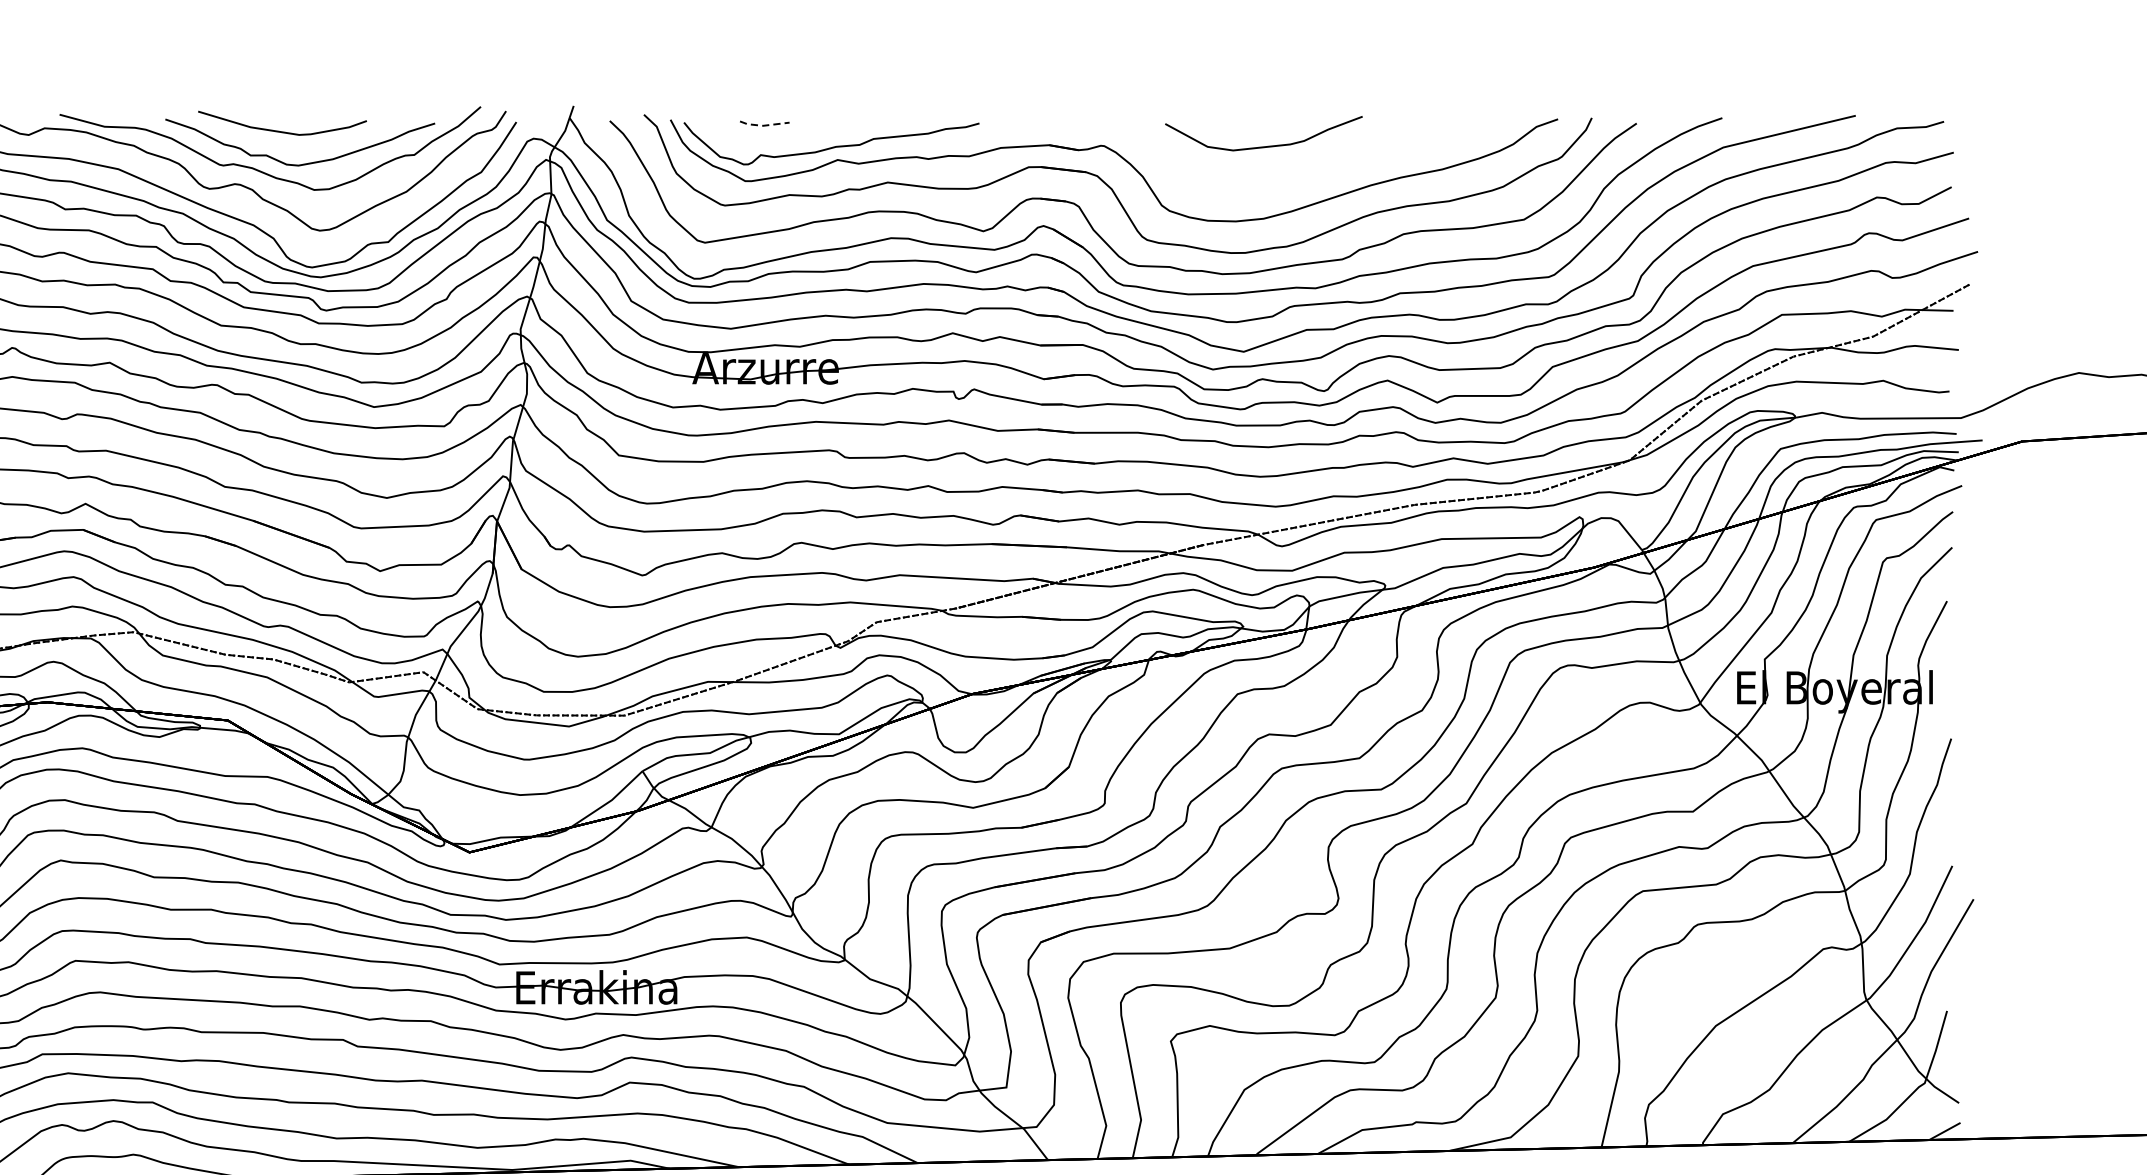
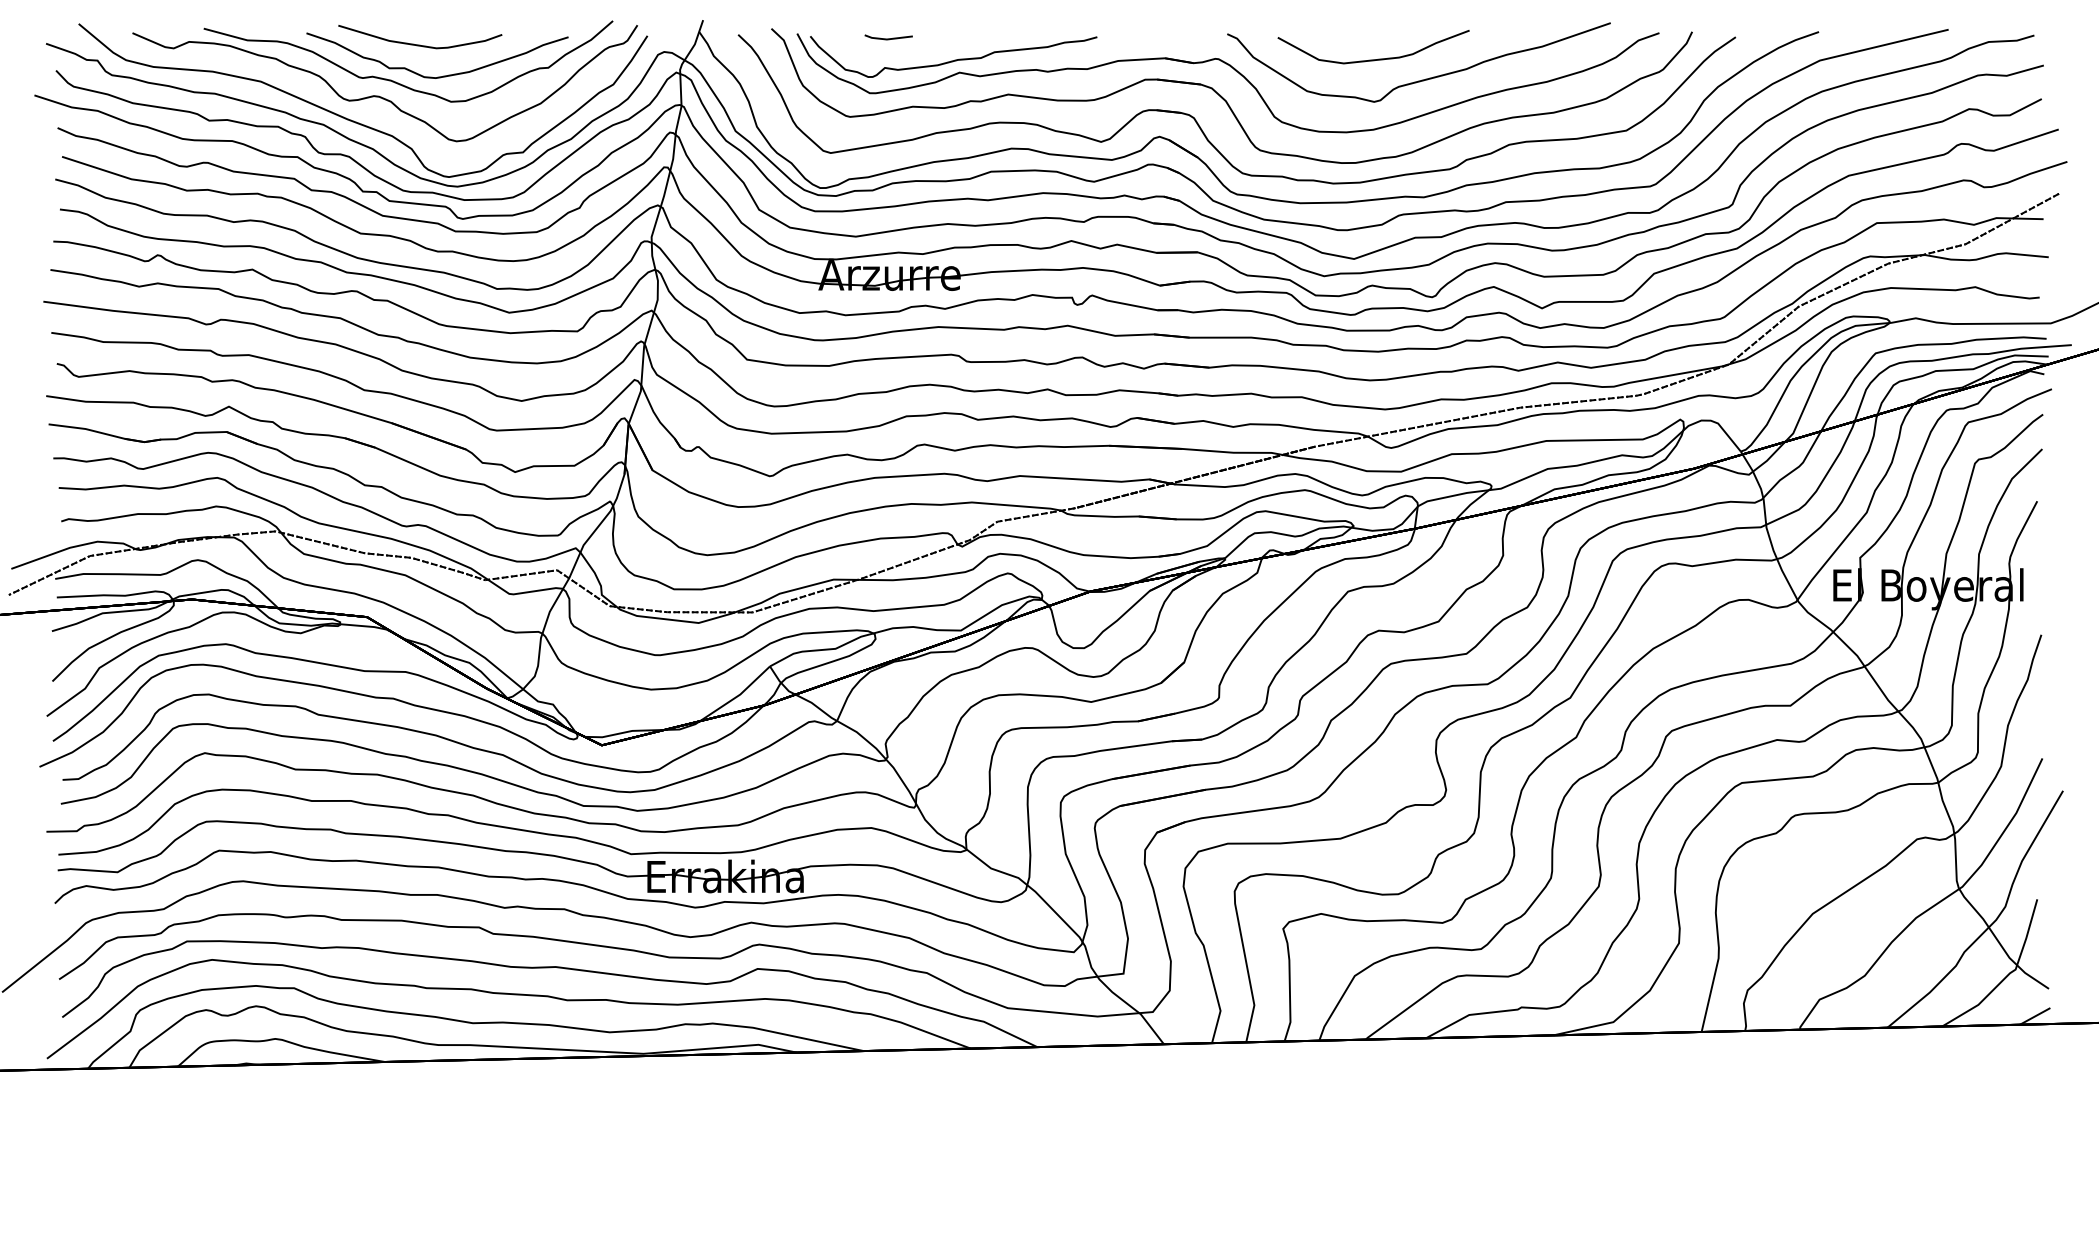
line: (763, 125) -> (887, 39), dashed -> solid
curve: (1317, 165) -> (1425, 78), added

